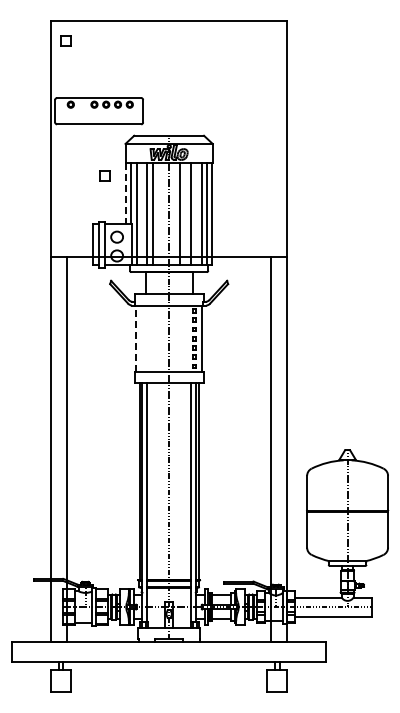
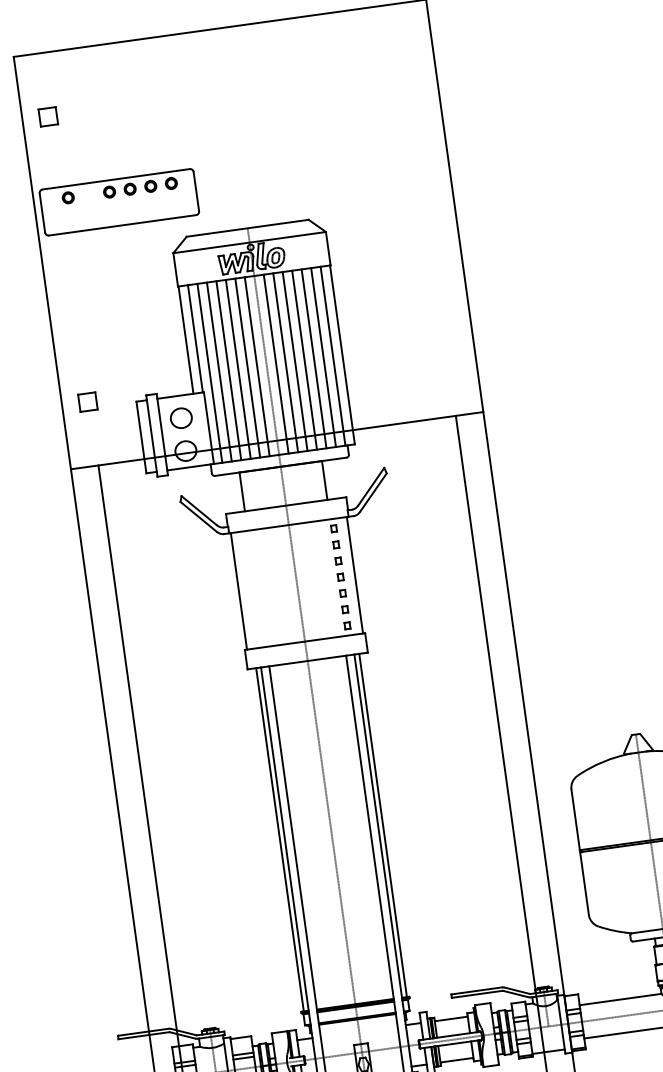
part: (65, 40) -> (47, 116), moved
part: (104, 175) -> (87, 401), moved
line: (125, 193) -> (185, 339), dashed -> solid
line: (142, 214) -> (220, 372), added
line: (158, 214) -> (248, 368), added
line: (163, 214) -> (256, 367), added
line: (174, 214) -> (276, 364), added
line: (185, 214) -> (295, 361), added
line: (196, 214) -> (314, 359), added
line: (135, 338) -> (238, 590), dashed -> solid

